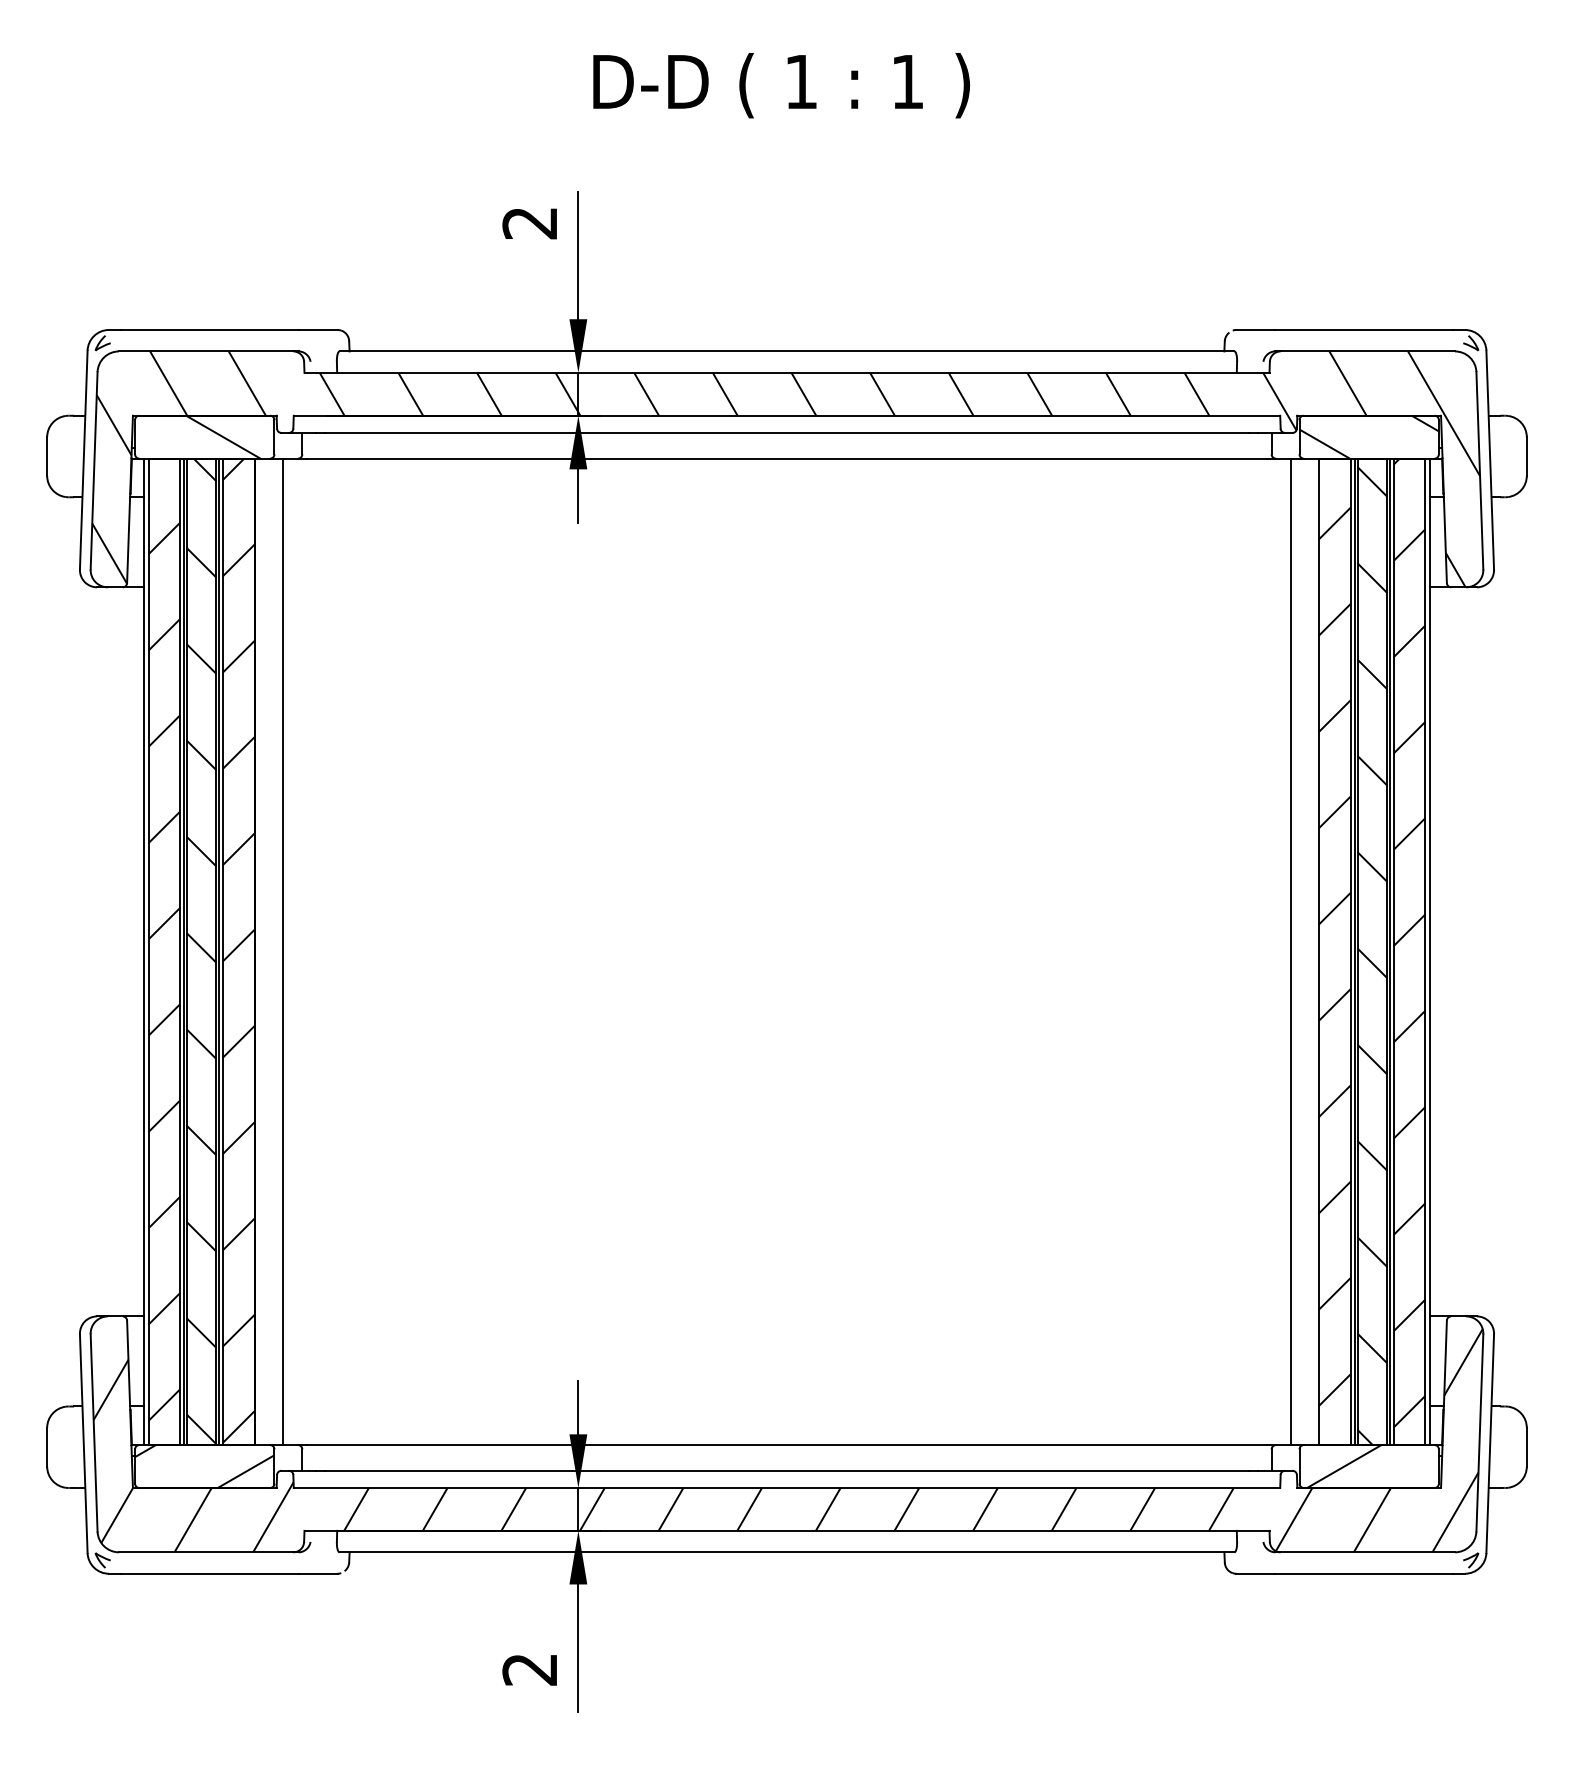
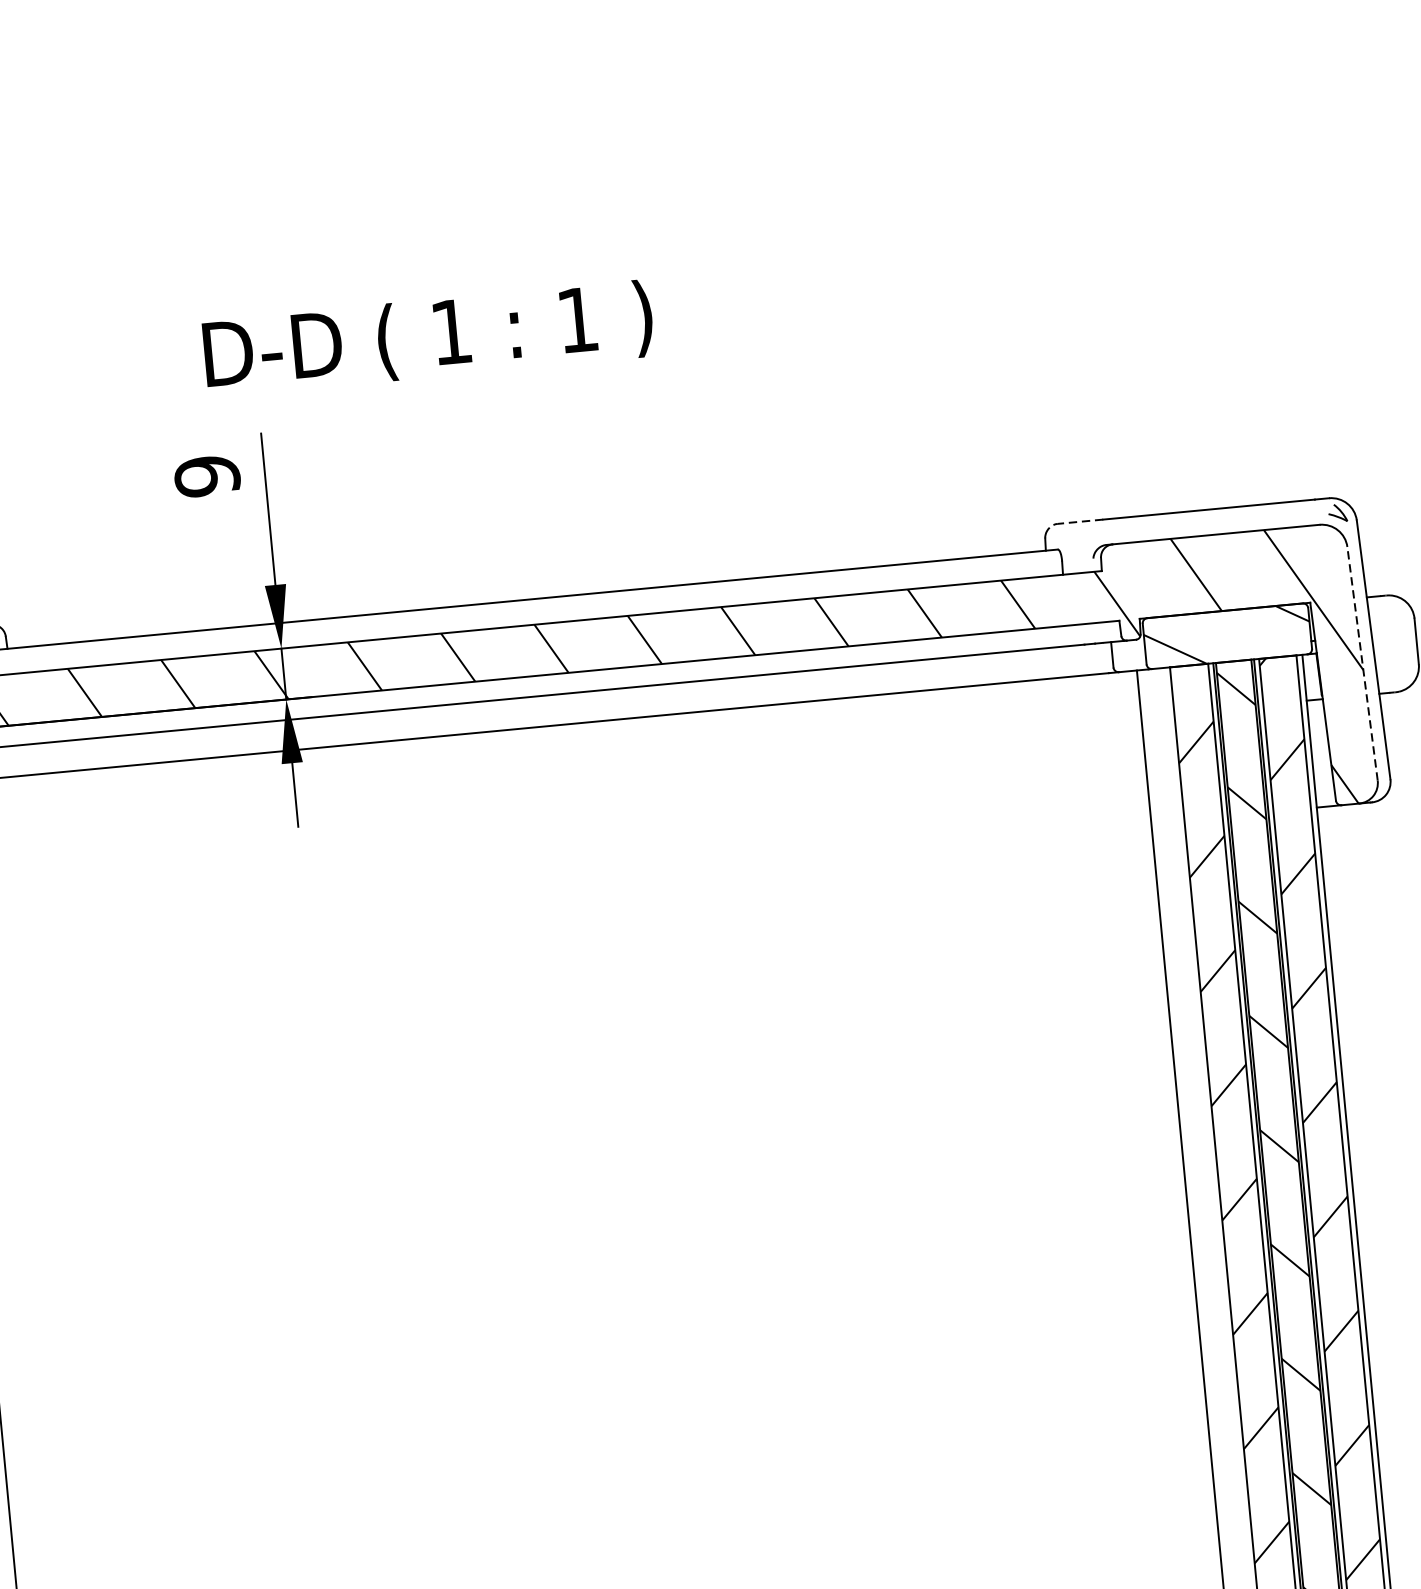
text: (781, 85) -> (428, 338), moved
text: (529, 222) -> (206, 475), 2 -> 9
line: (1255, 329) -> (1080, 521), solid -> dashed
line: (1479, 470) -> (1362, 663), solid -> dashed

